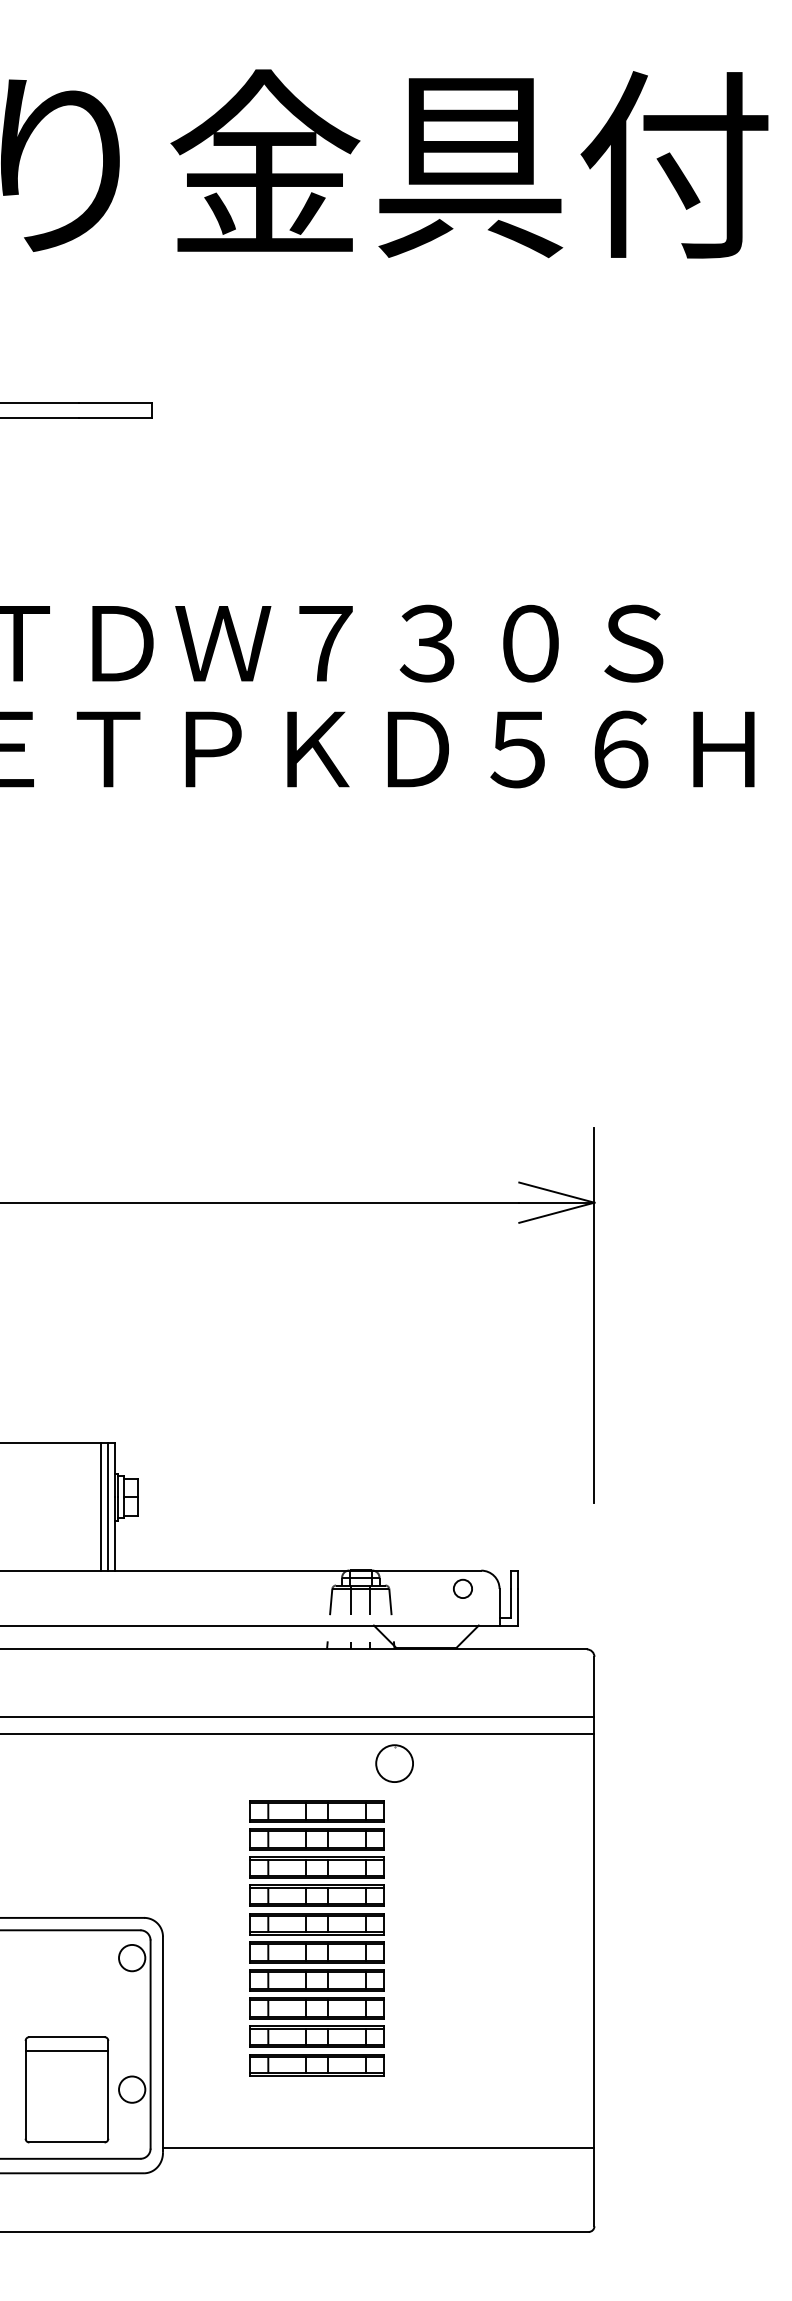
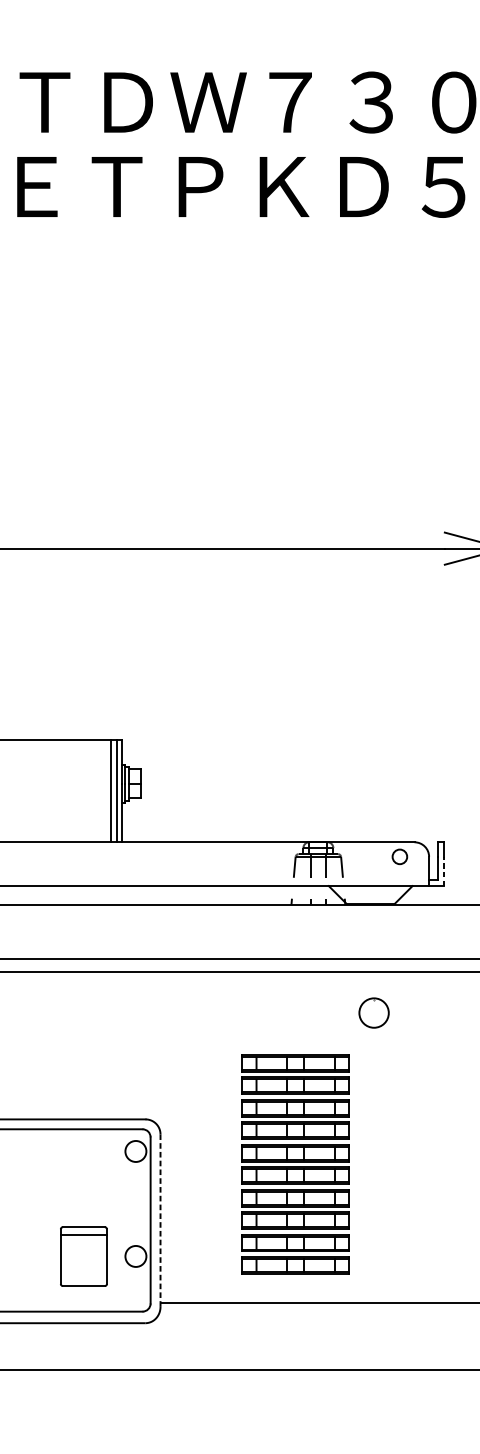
line: (517, 1606) -> (443, 870), solid -> dashed
part: (394, 1763) -> (373, 1012), moved
part: (316, 1938) -> (294, 1164), moved
line: (162, 2042) -> (160, 1218), solid -> dashed
part: (66, 2089) -> (83, 1256), size x0.7

